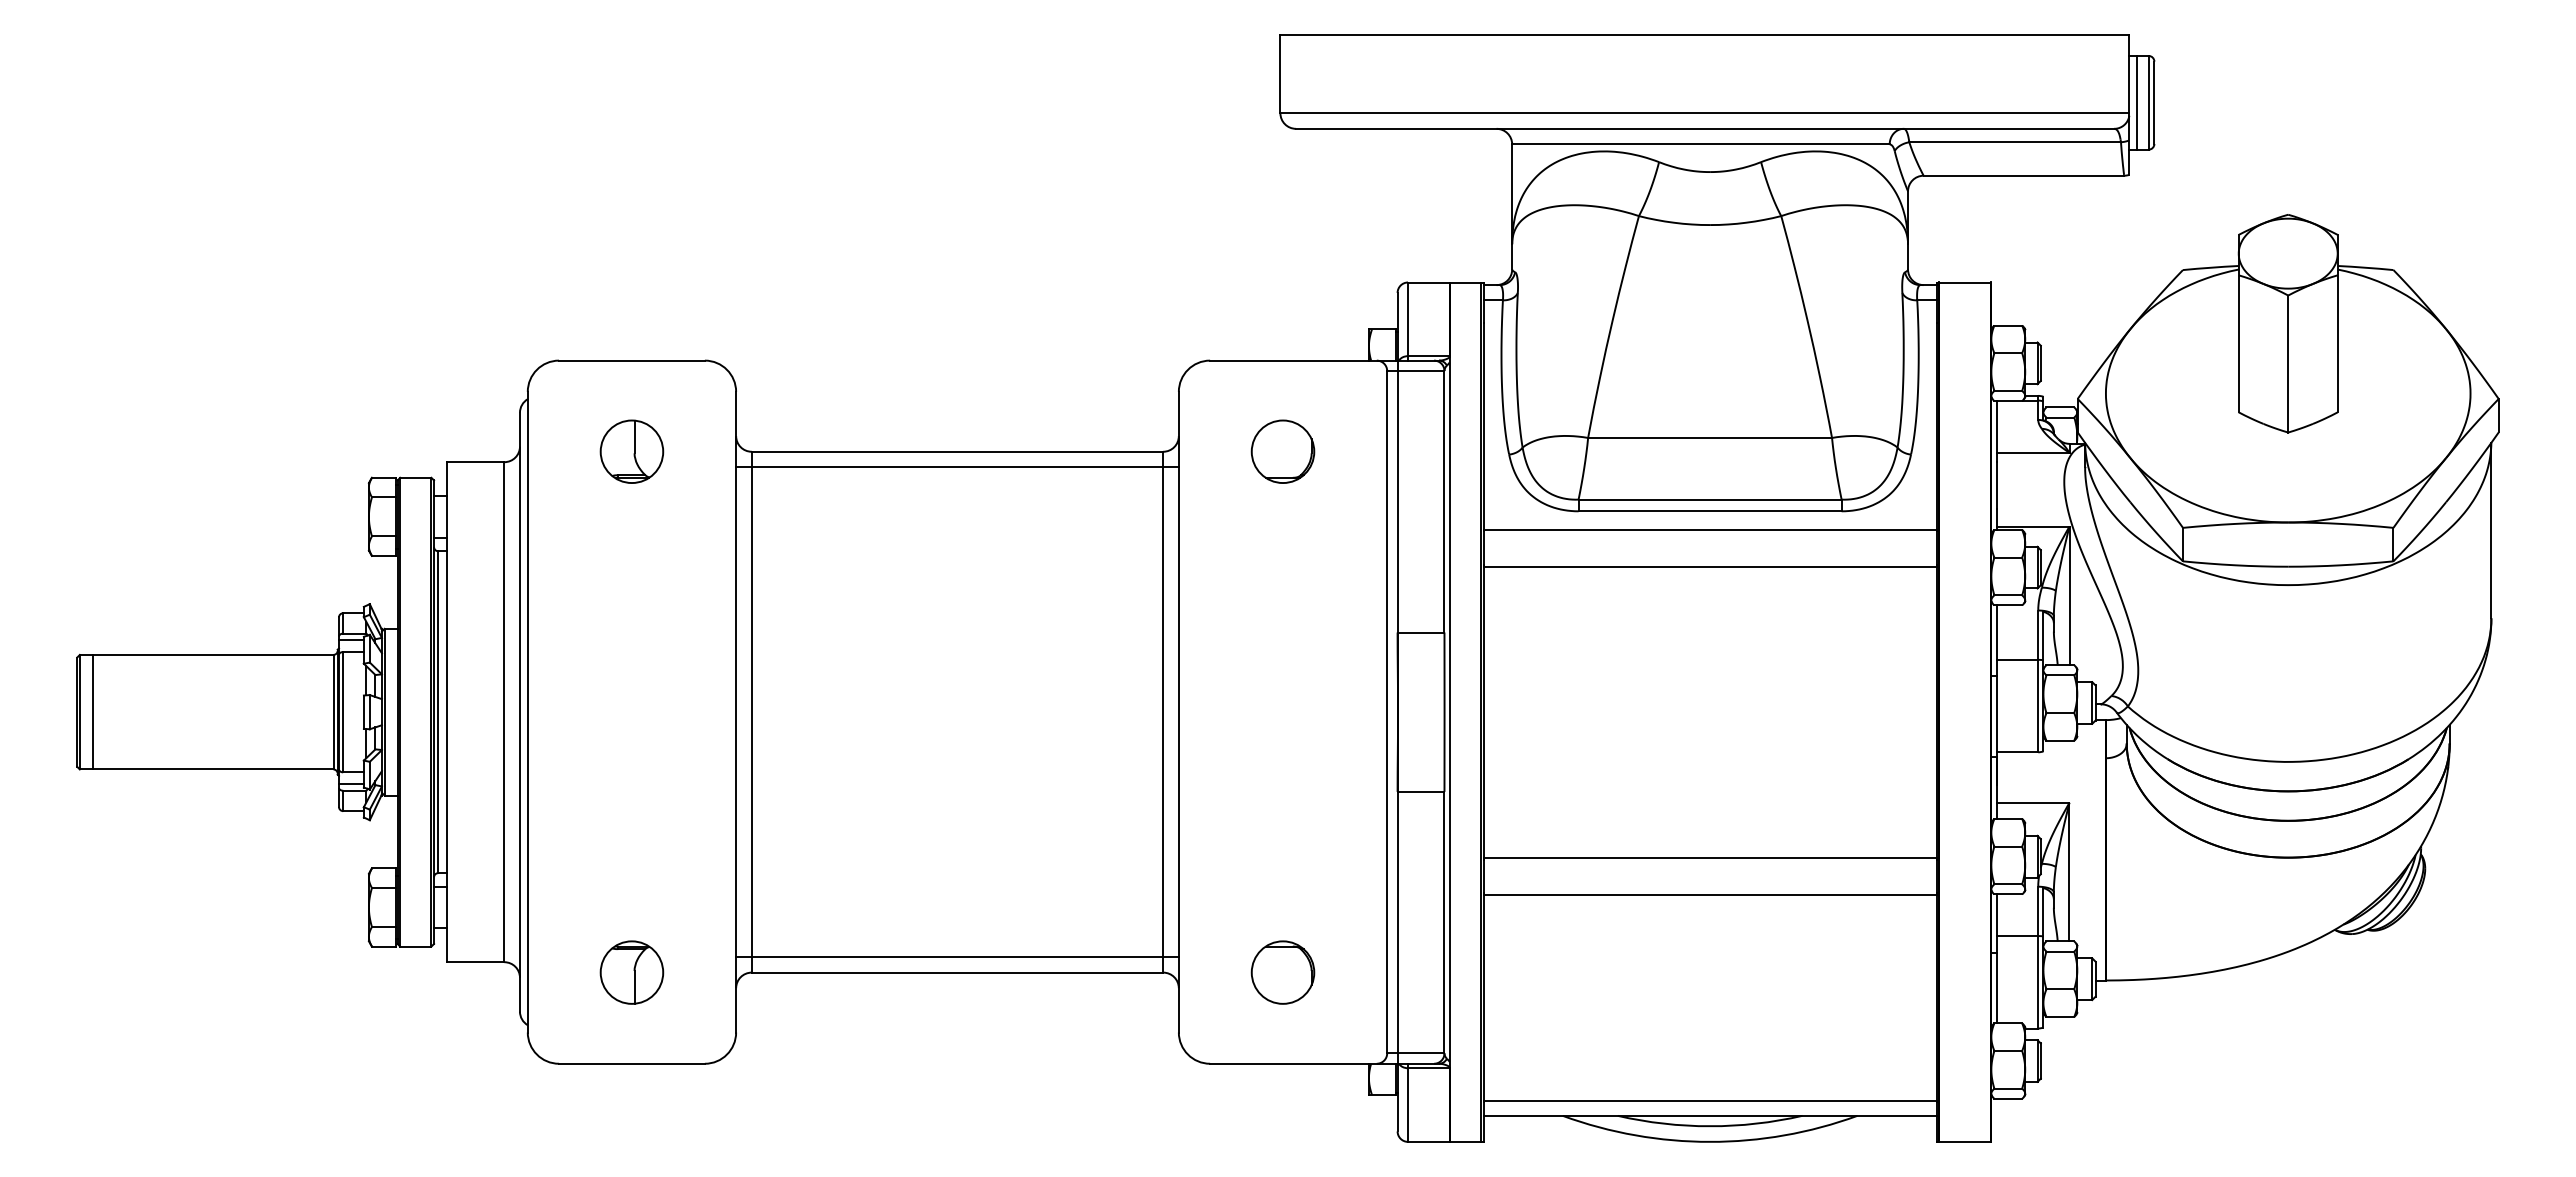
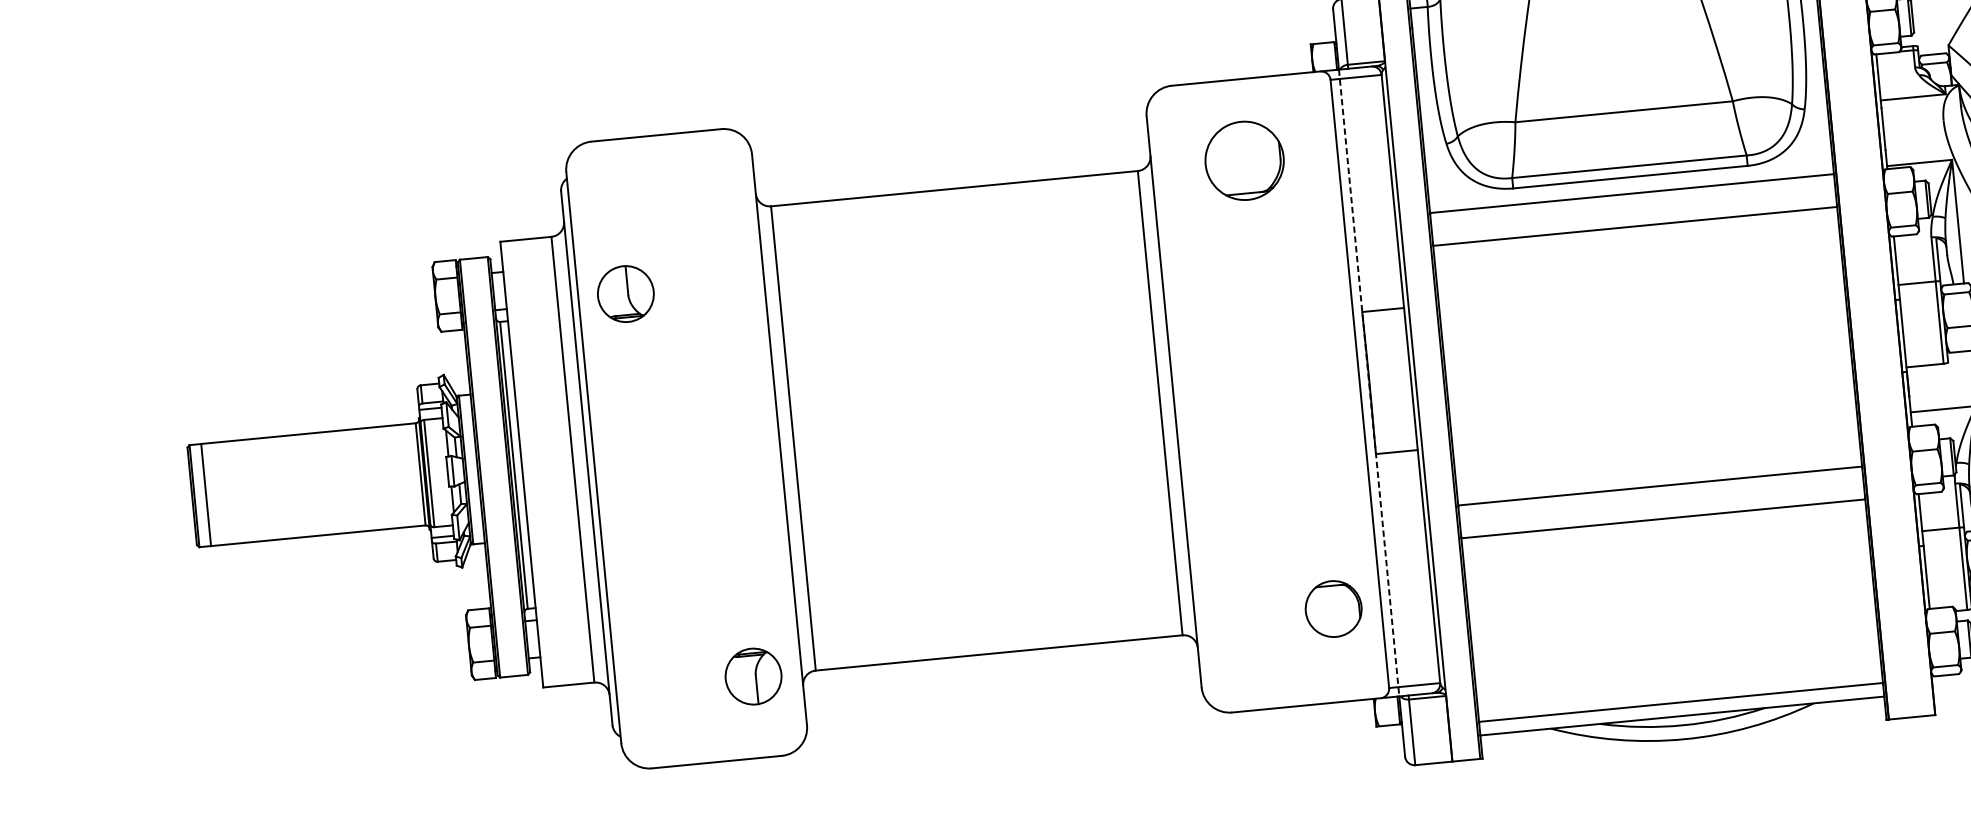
part: (631, 451) -> (625, 293), moved
part: (1282, 451) -> (1244, 160), size x1.4
line: (957, 467) -> (955, 202), removed
line: (1397, 712) -> (1369, 383), solid -> dashed
line: (957, 956) -> (997, 638), removed
part: (631, 972) -> (753, 676), moved
part: (1282, 972) -> (1333, 608), moved

